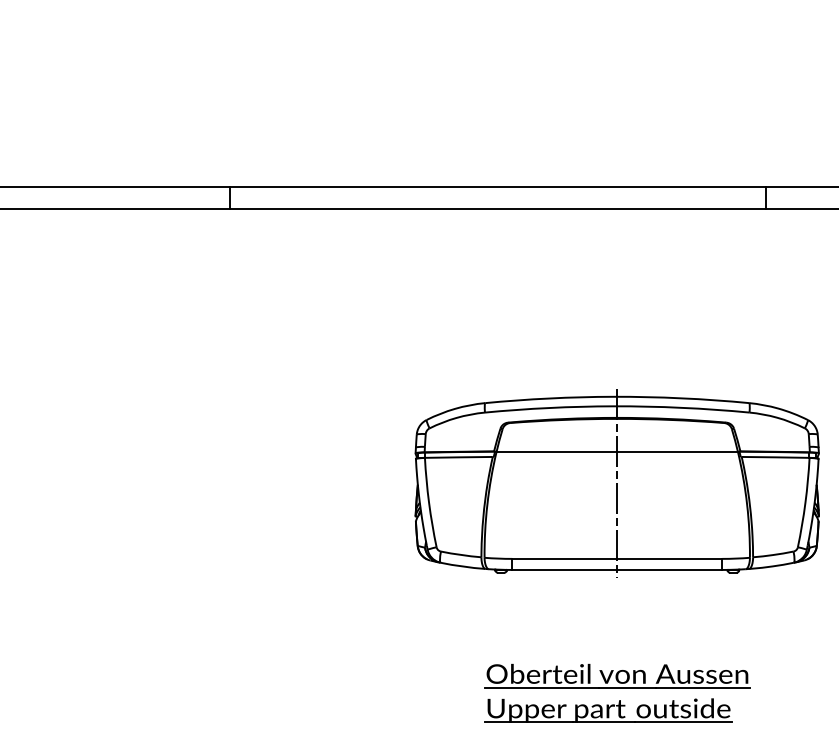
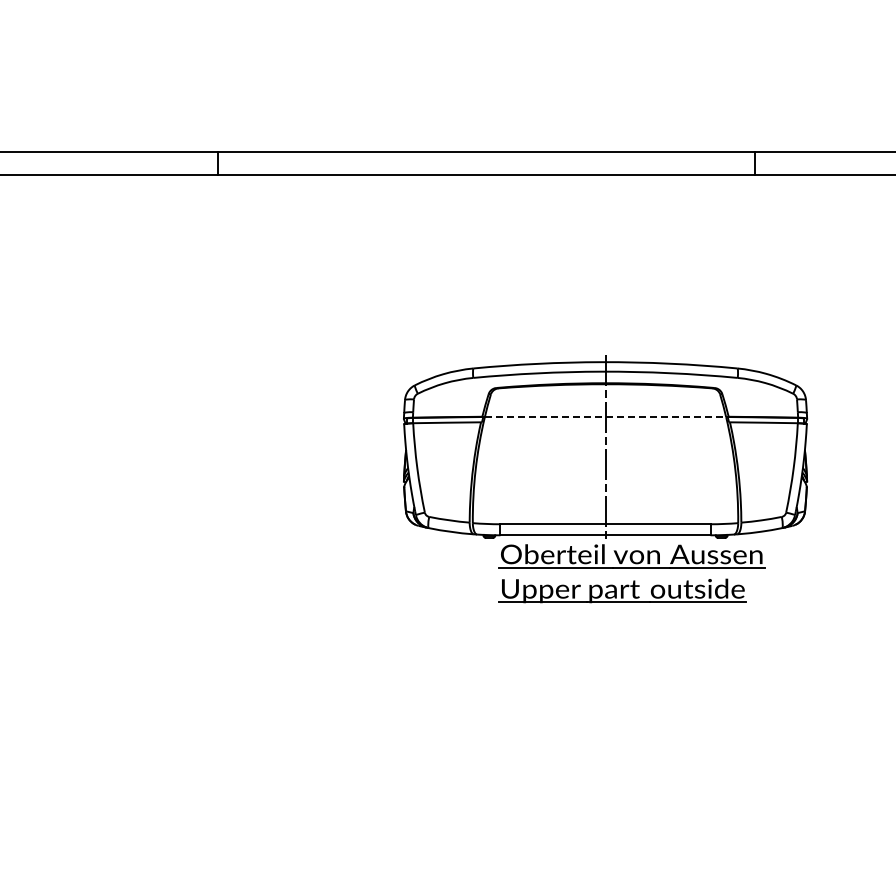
line: (617, 452) -> (605, 417), solid -> dashed
part: (617, 693) -> (631, 573), moved

